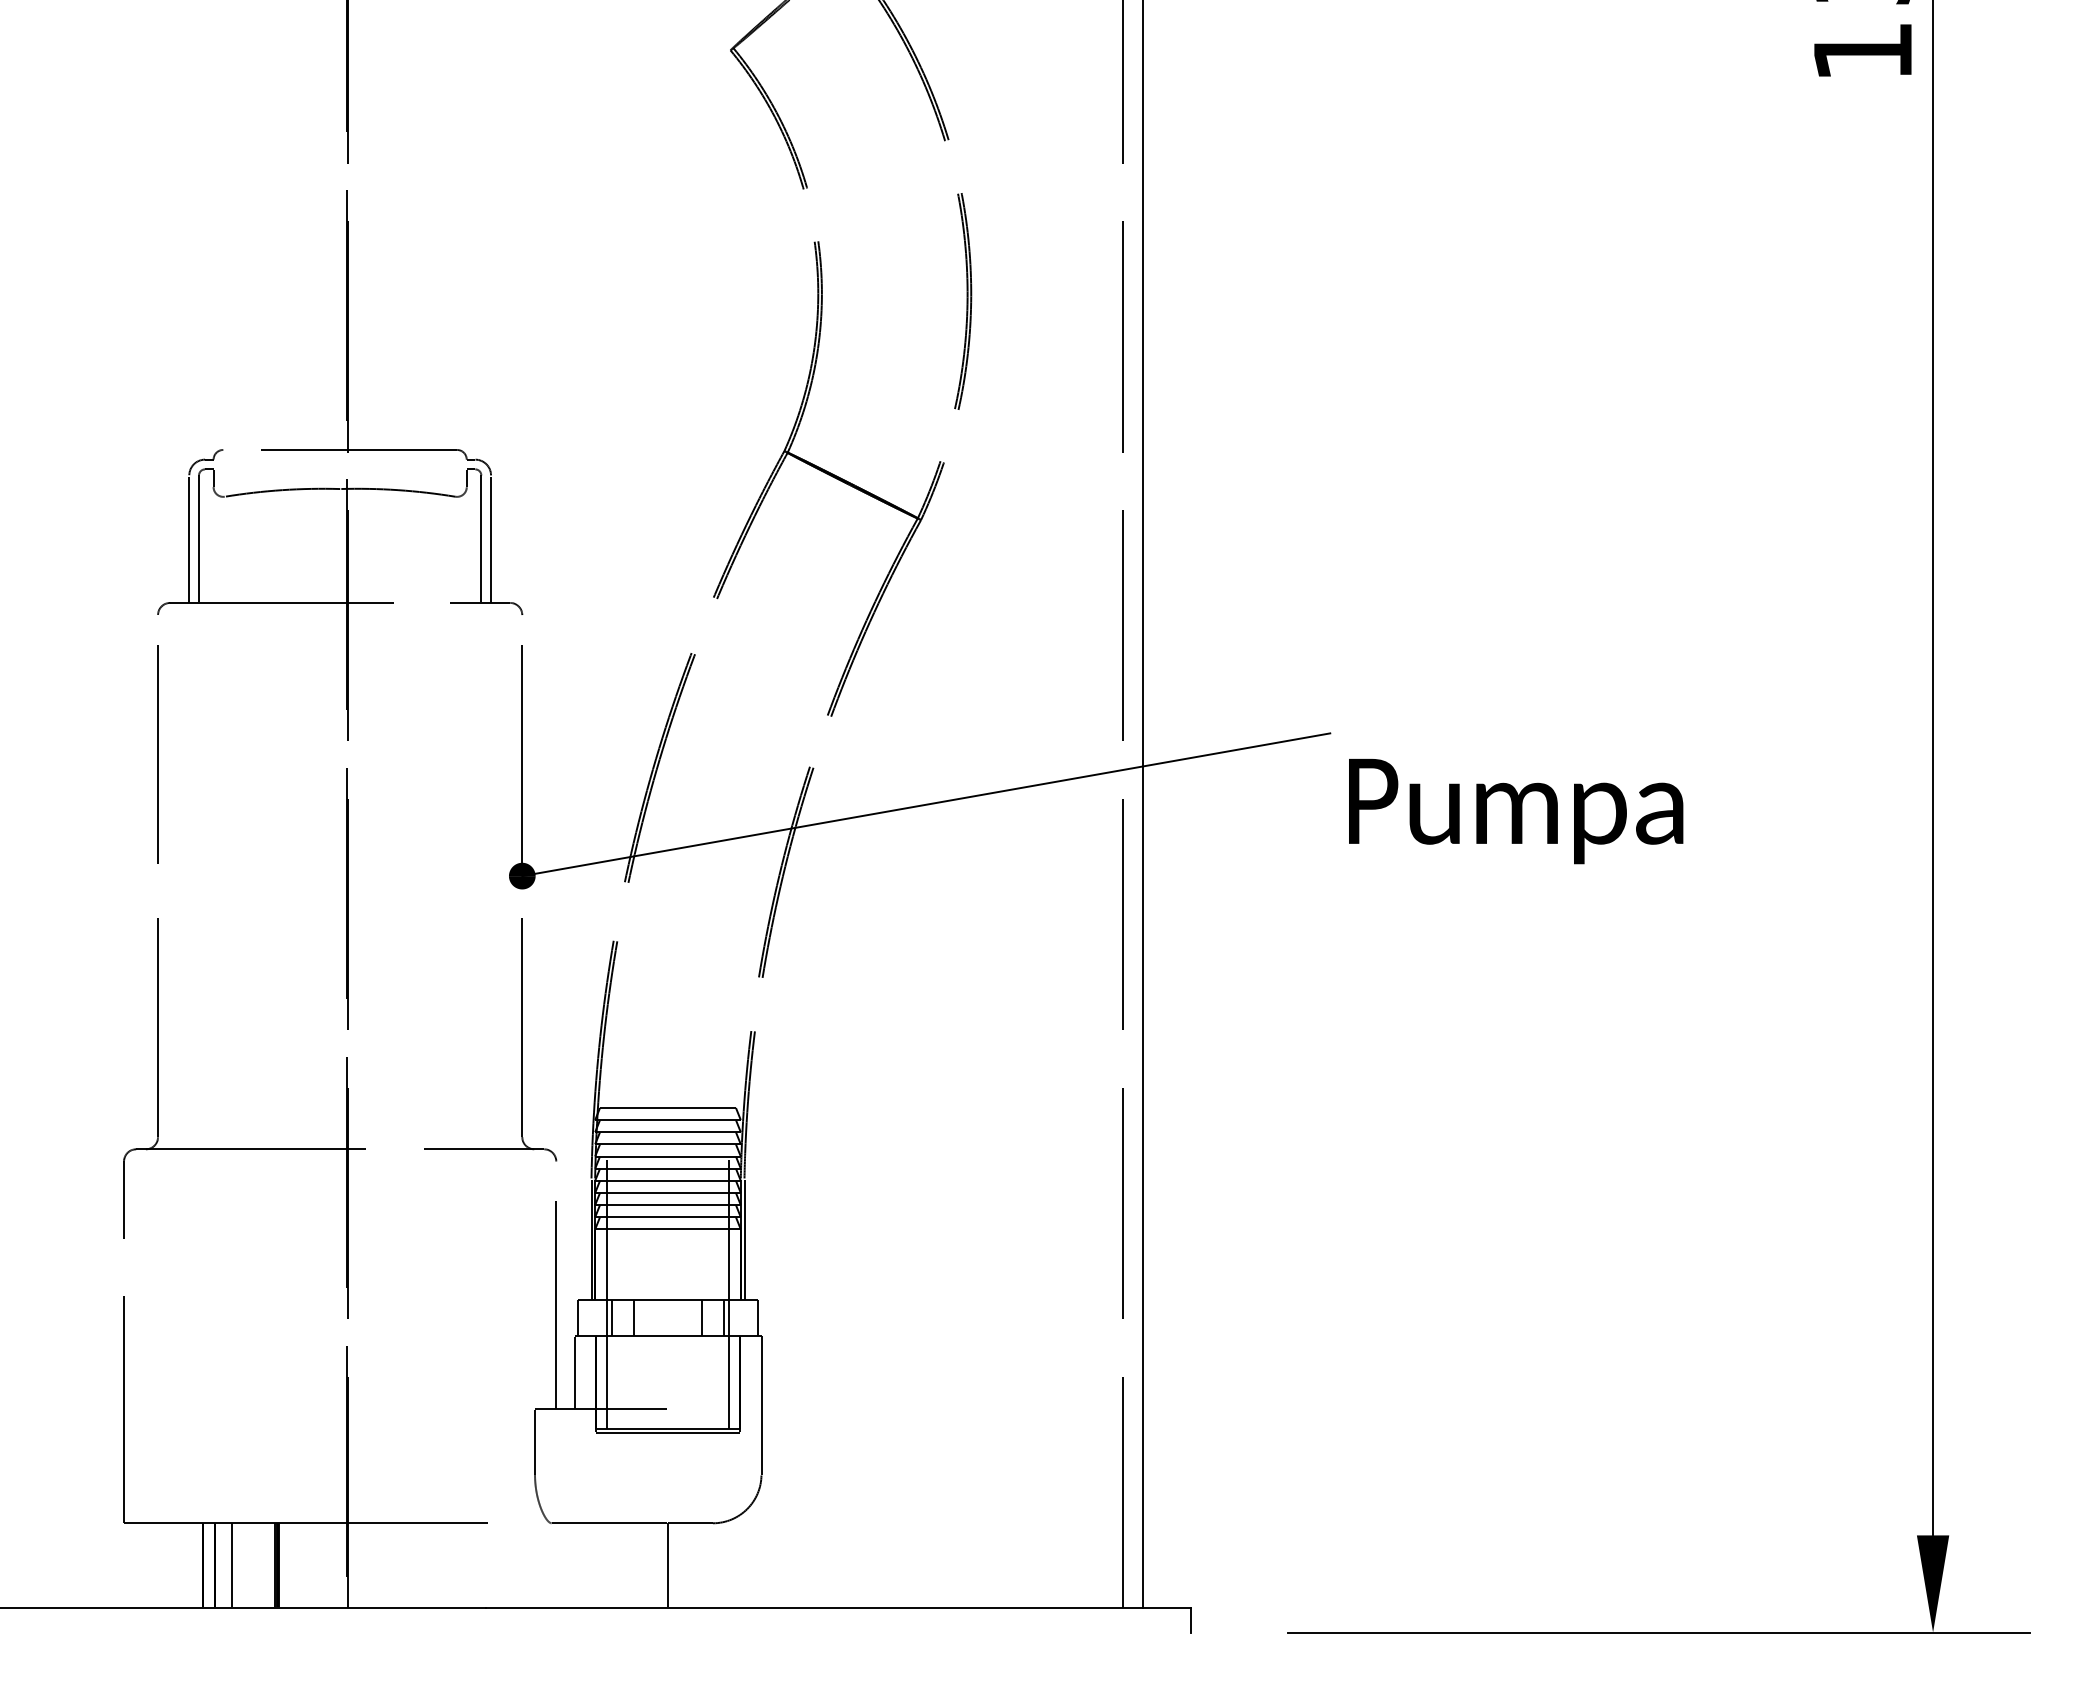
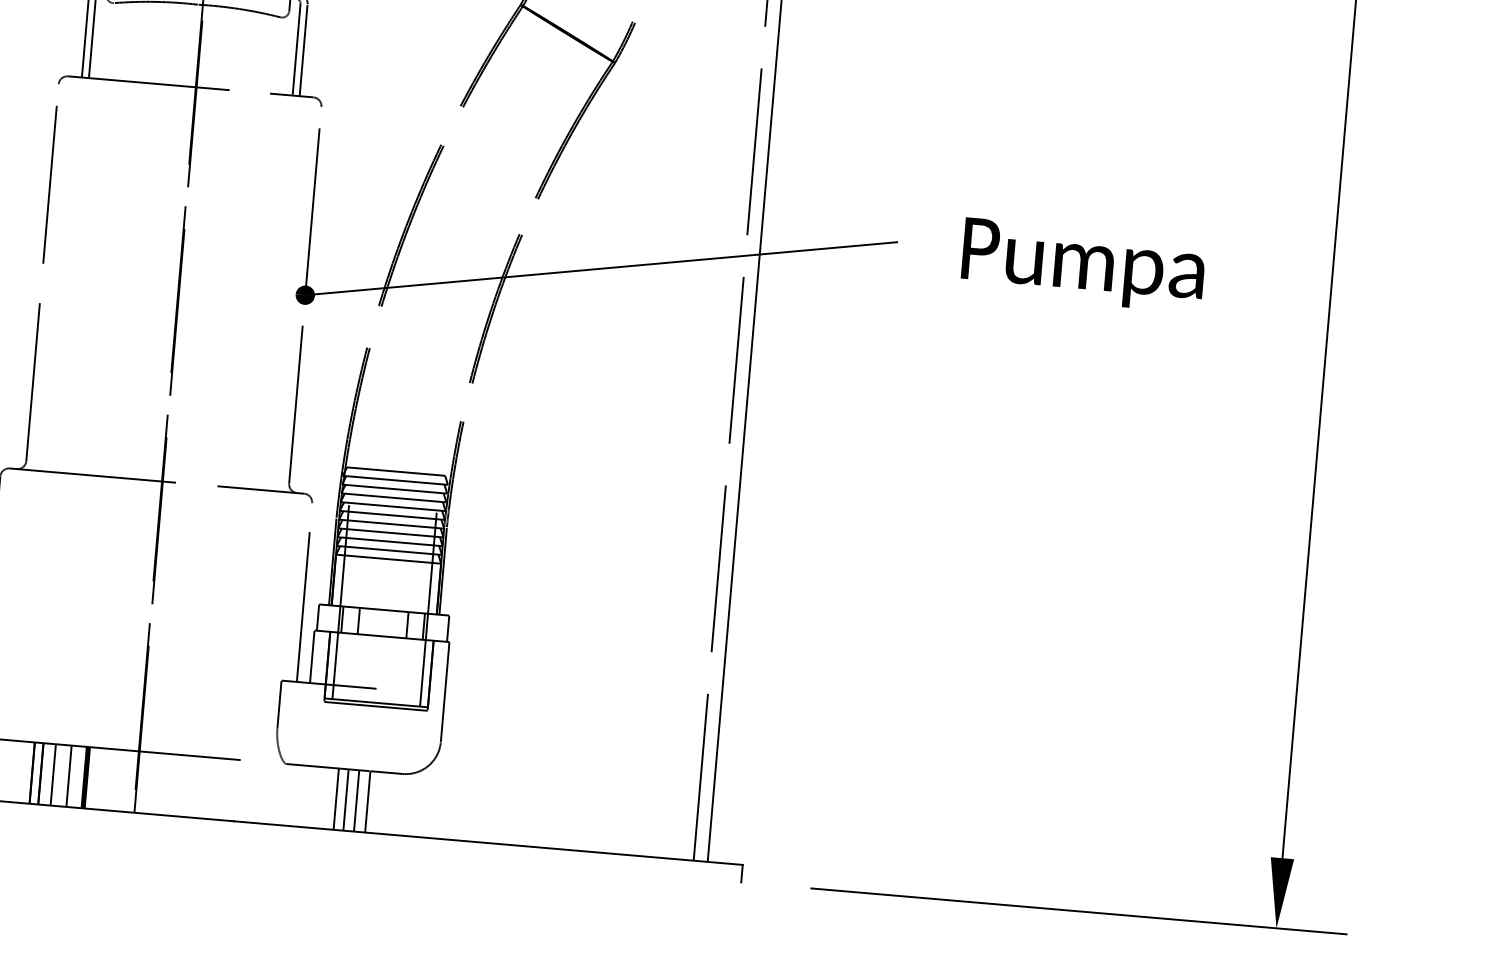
text: (1516, 811) -> (1083, 265), moved
line: (253, 1565) -> (68, 776), added
line: (624, 1565) -> (336, 798), added
line: (637, 1565) -> (345, 799), added
line: (652, 1565) -> (356, 800), added

